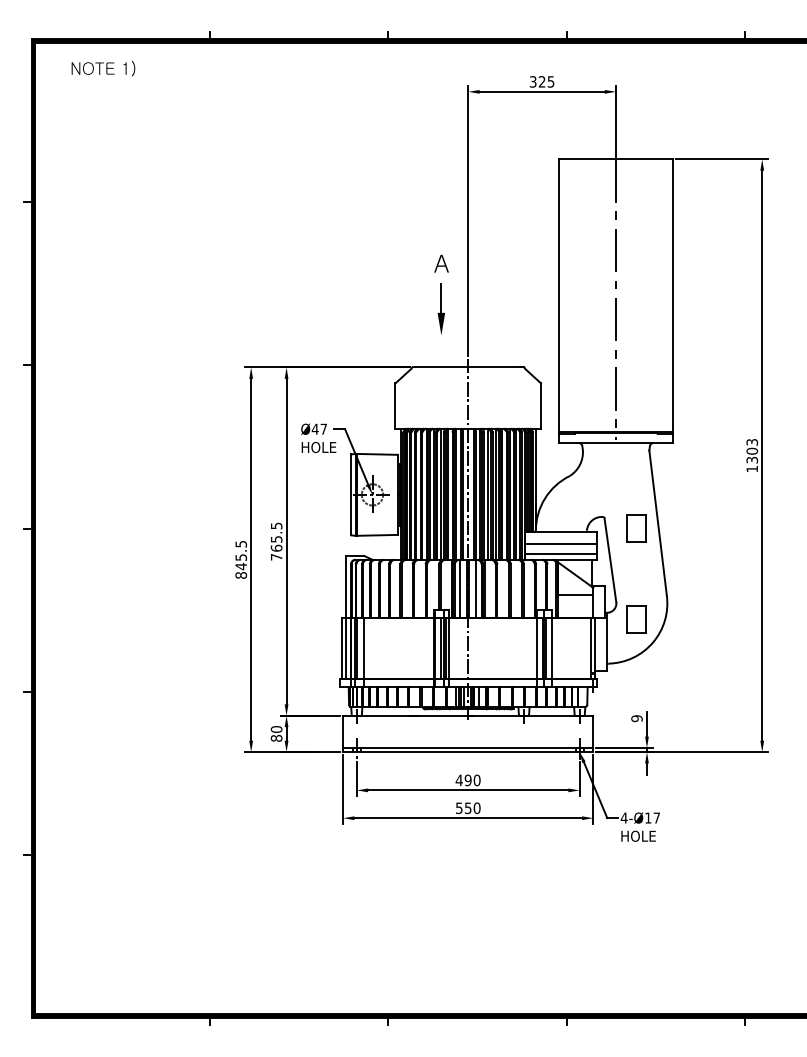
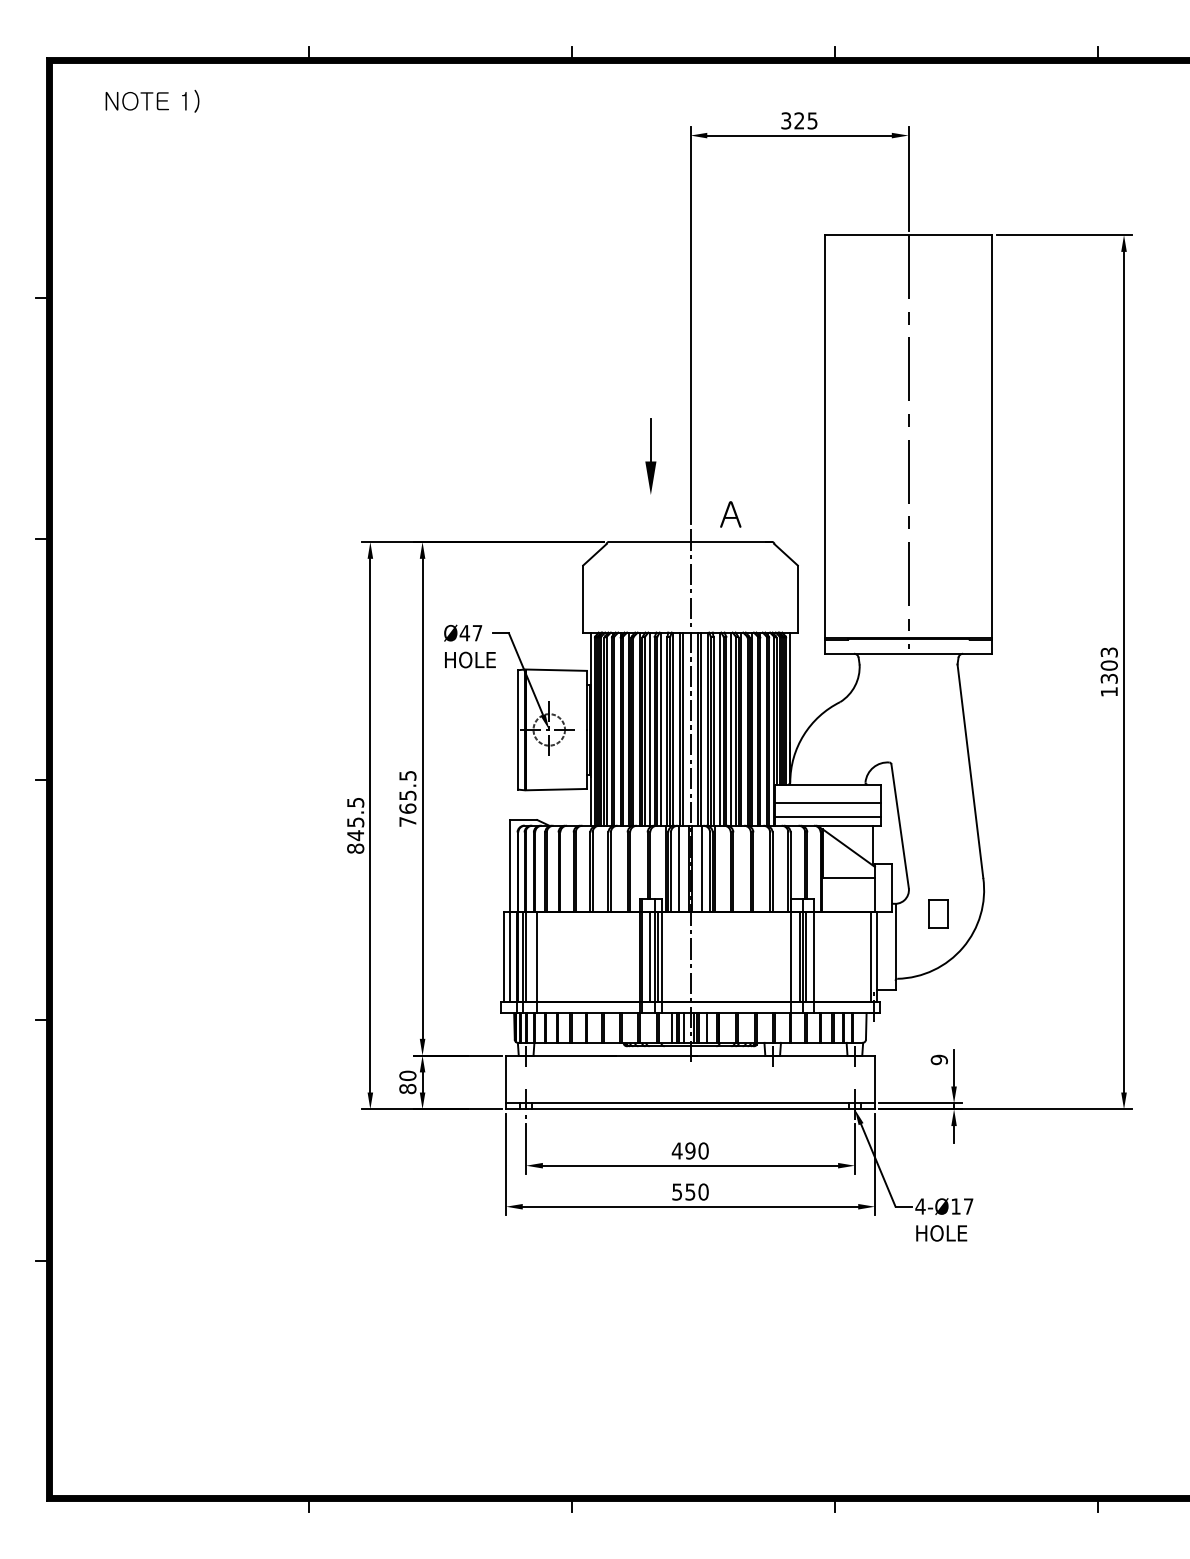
text: (441, 263) -> (730, 514), moved
part: (636, 528) -> (938, 779), removed
part: (636, 619) -> (938, 913), size x0.7

